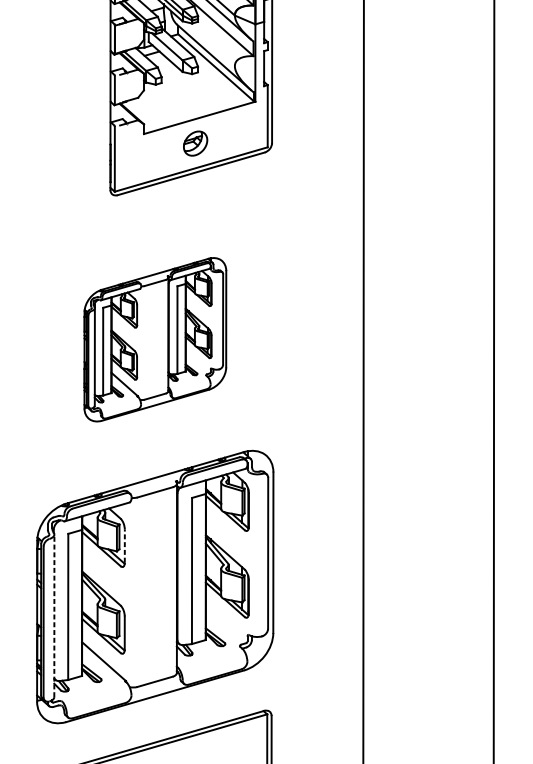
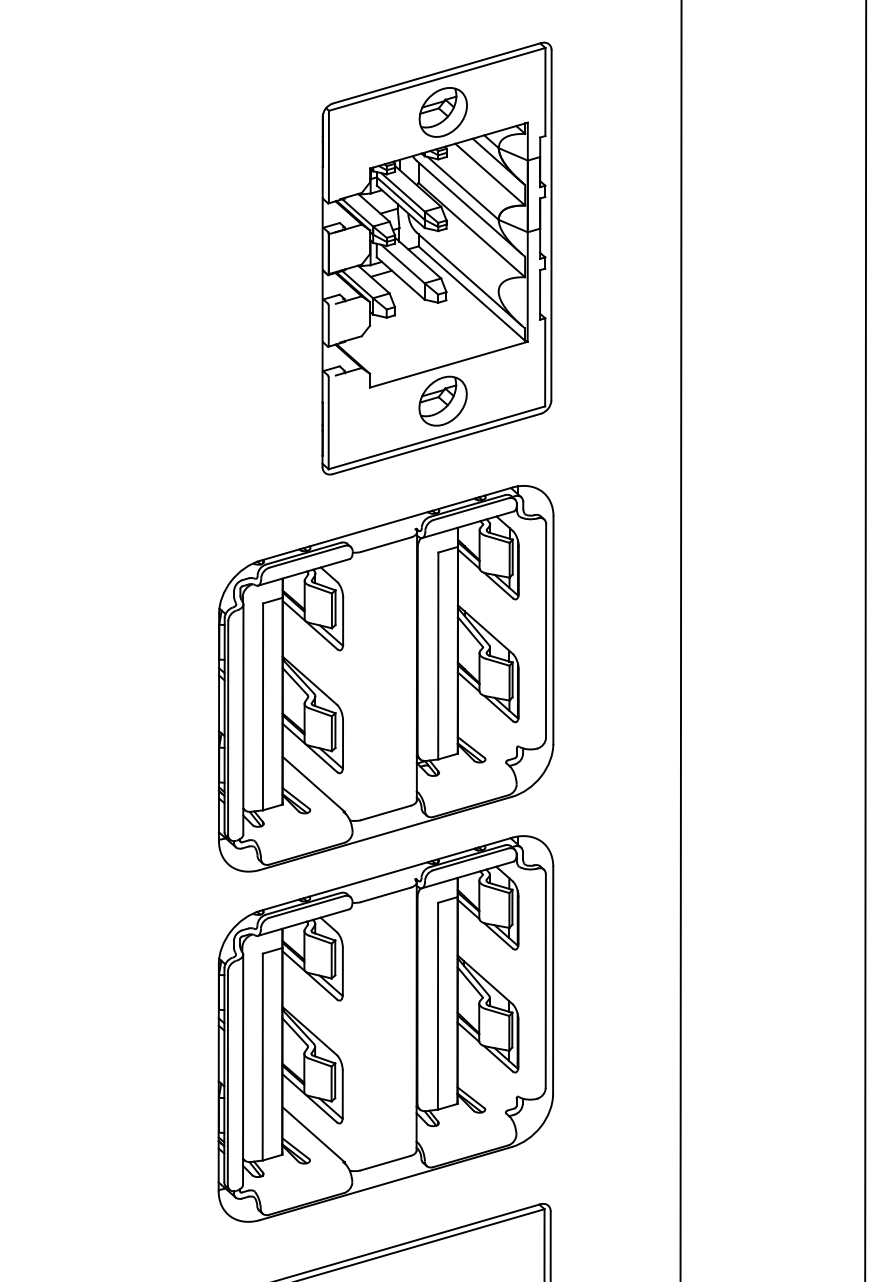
part: (195, 143) -> (442, 400), size x1.43
part: (154, 339) -> (385, 678), size x1.67
line: (124, 545) -> (342, 970), dashed -> solid
line: (54, 615) -> (243, 1069), dashed -> solid

